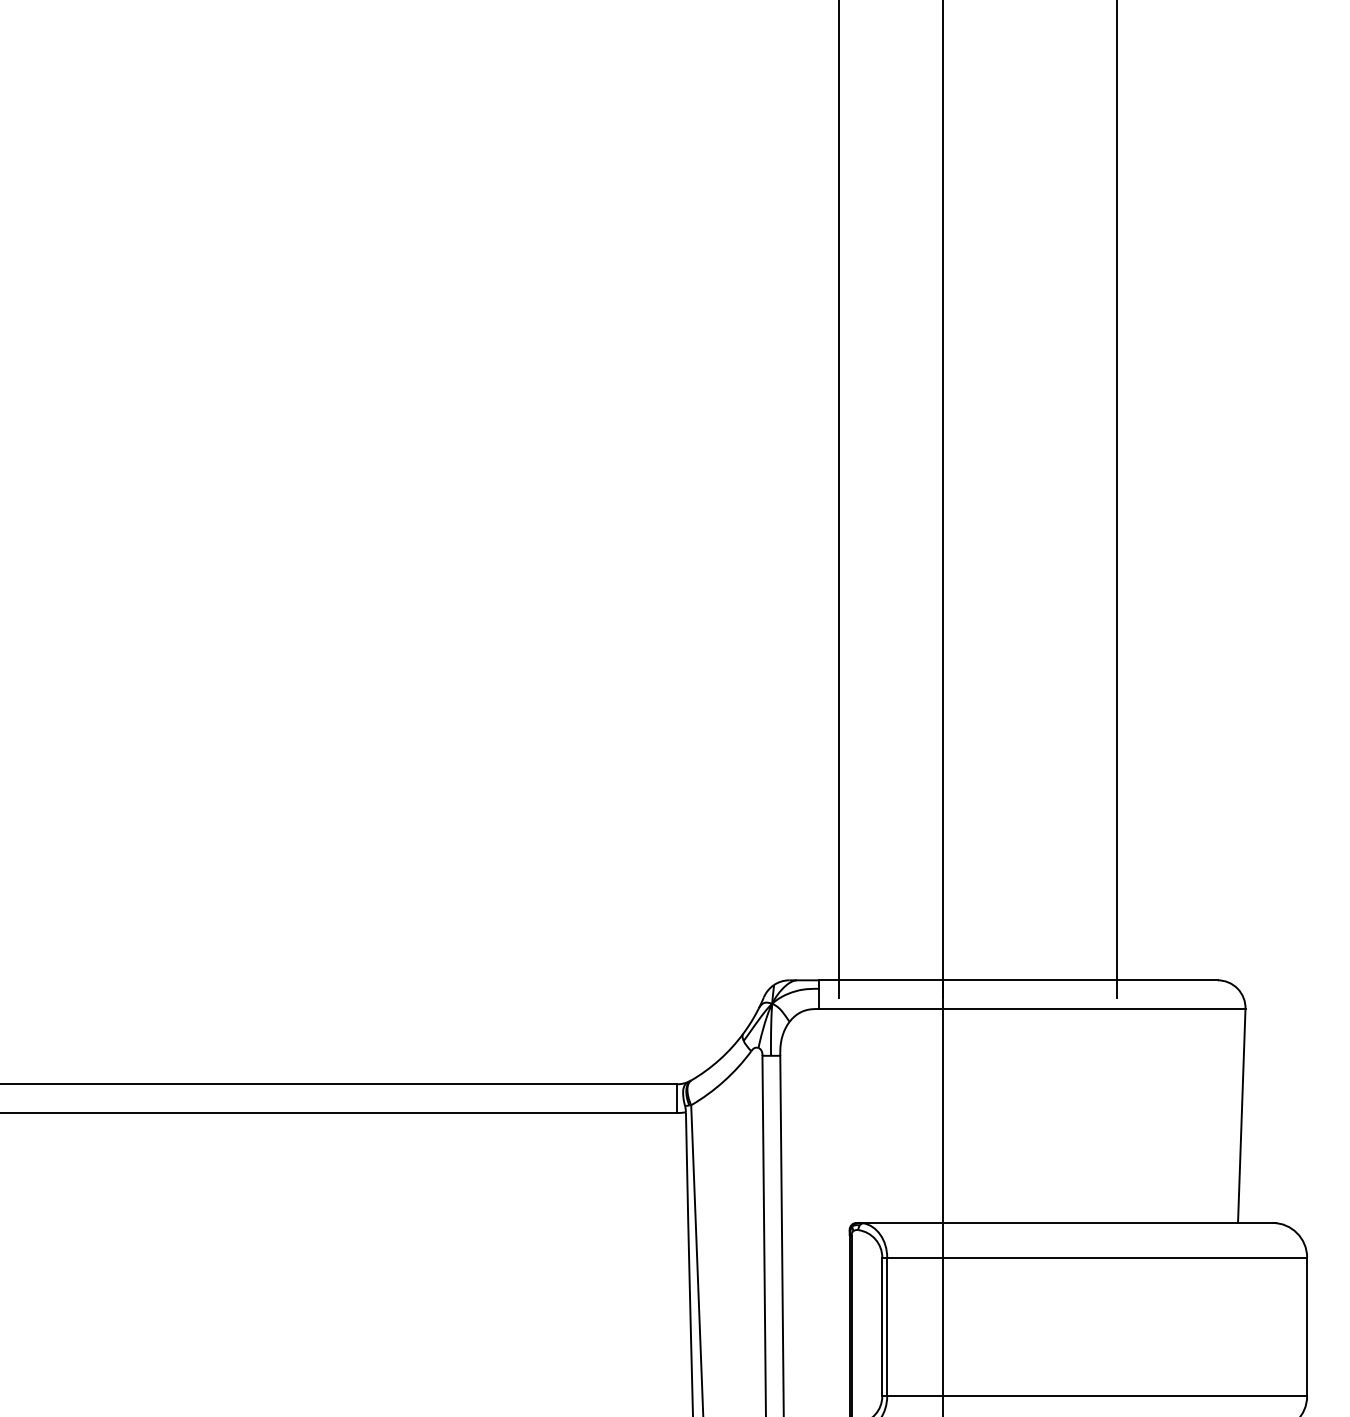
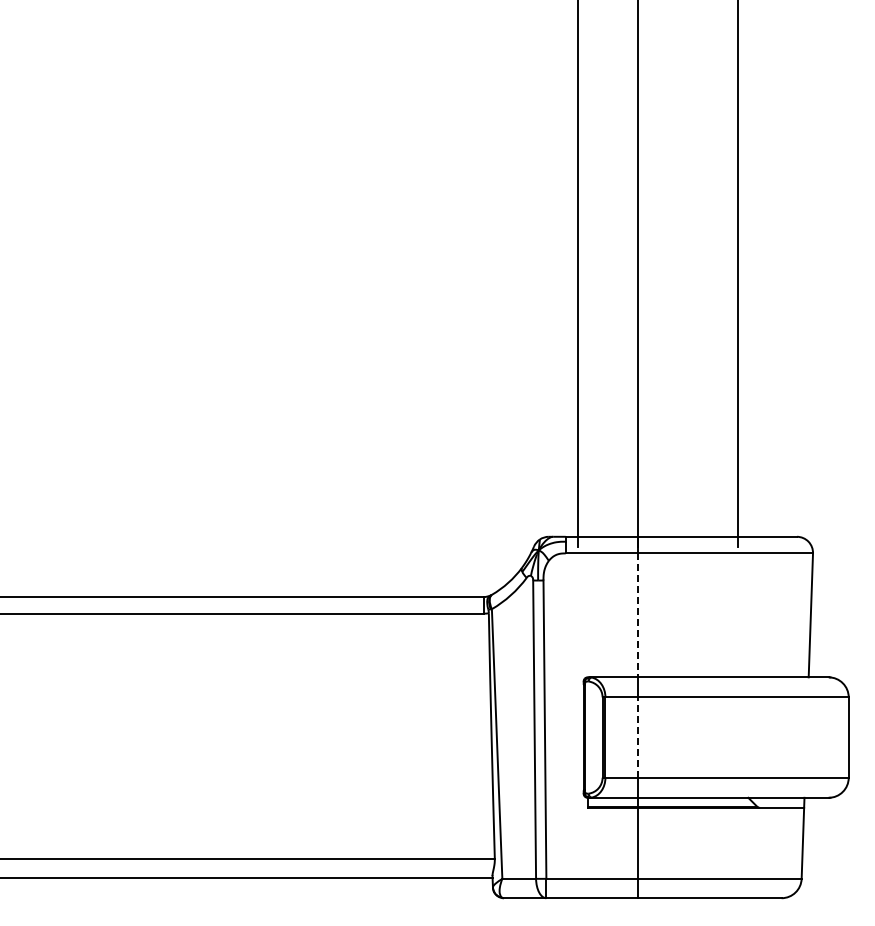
line: (942, 1116) -> (637, 615), solid -> dashed
line: (942, 1326) -> (637, 737), solid -> dashed

